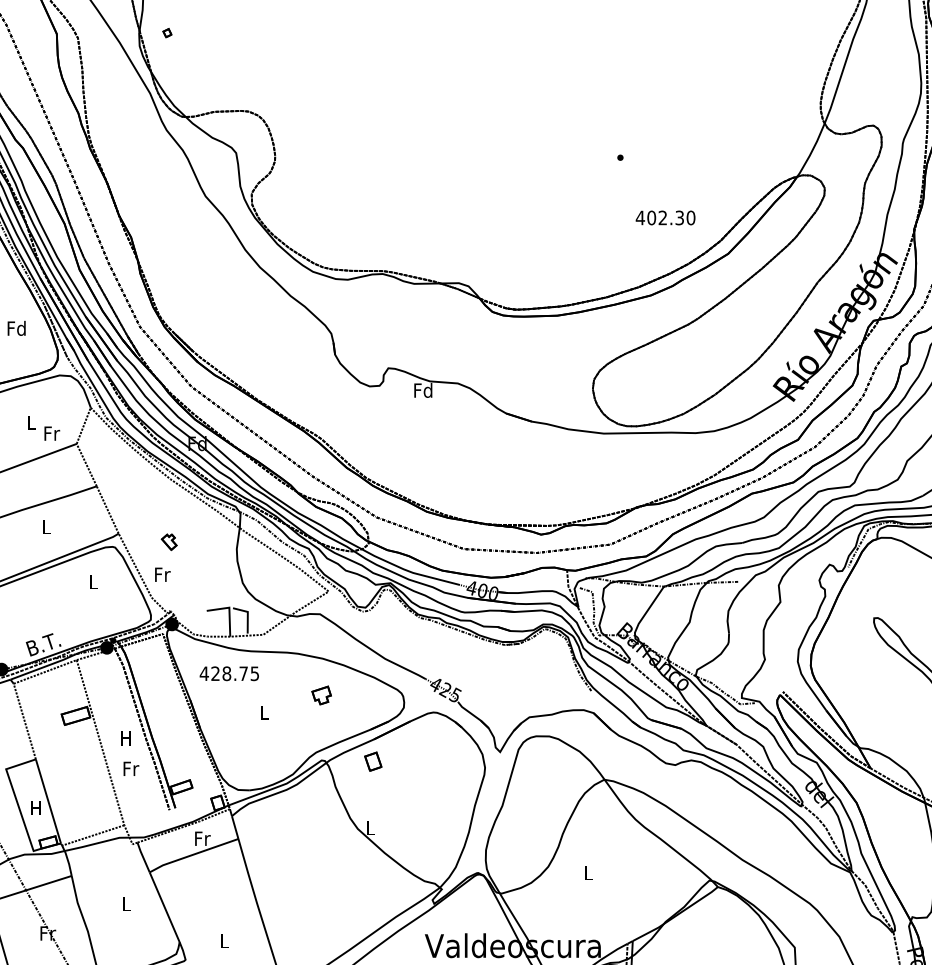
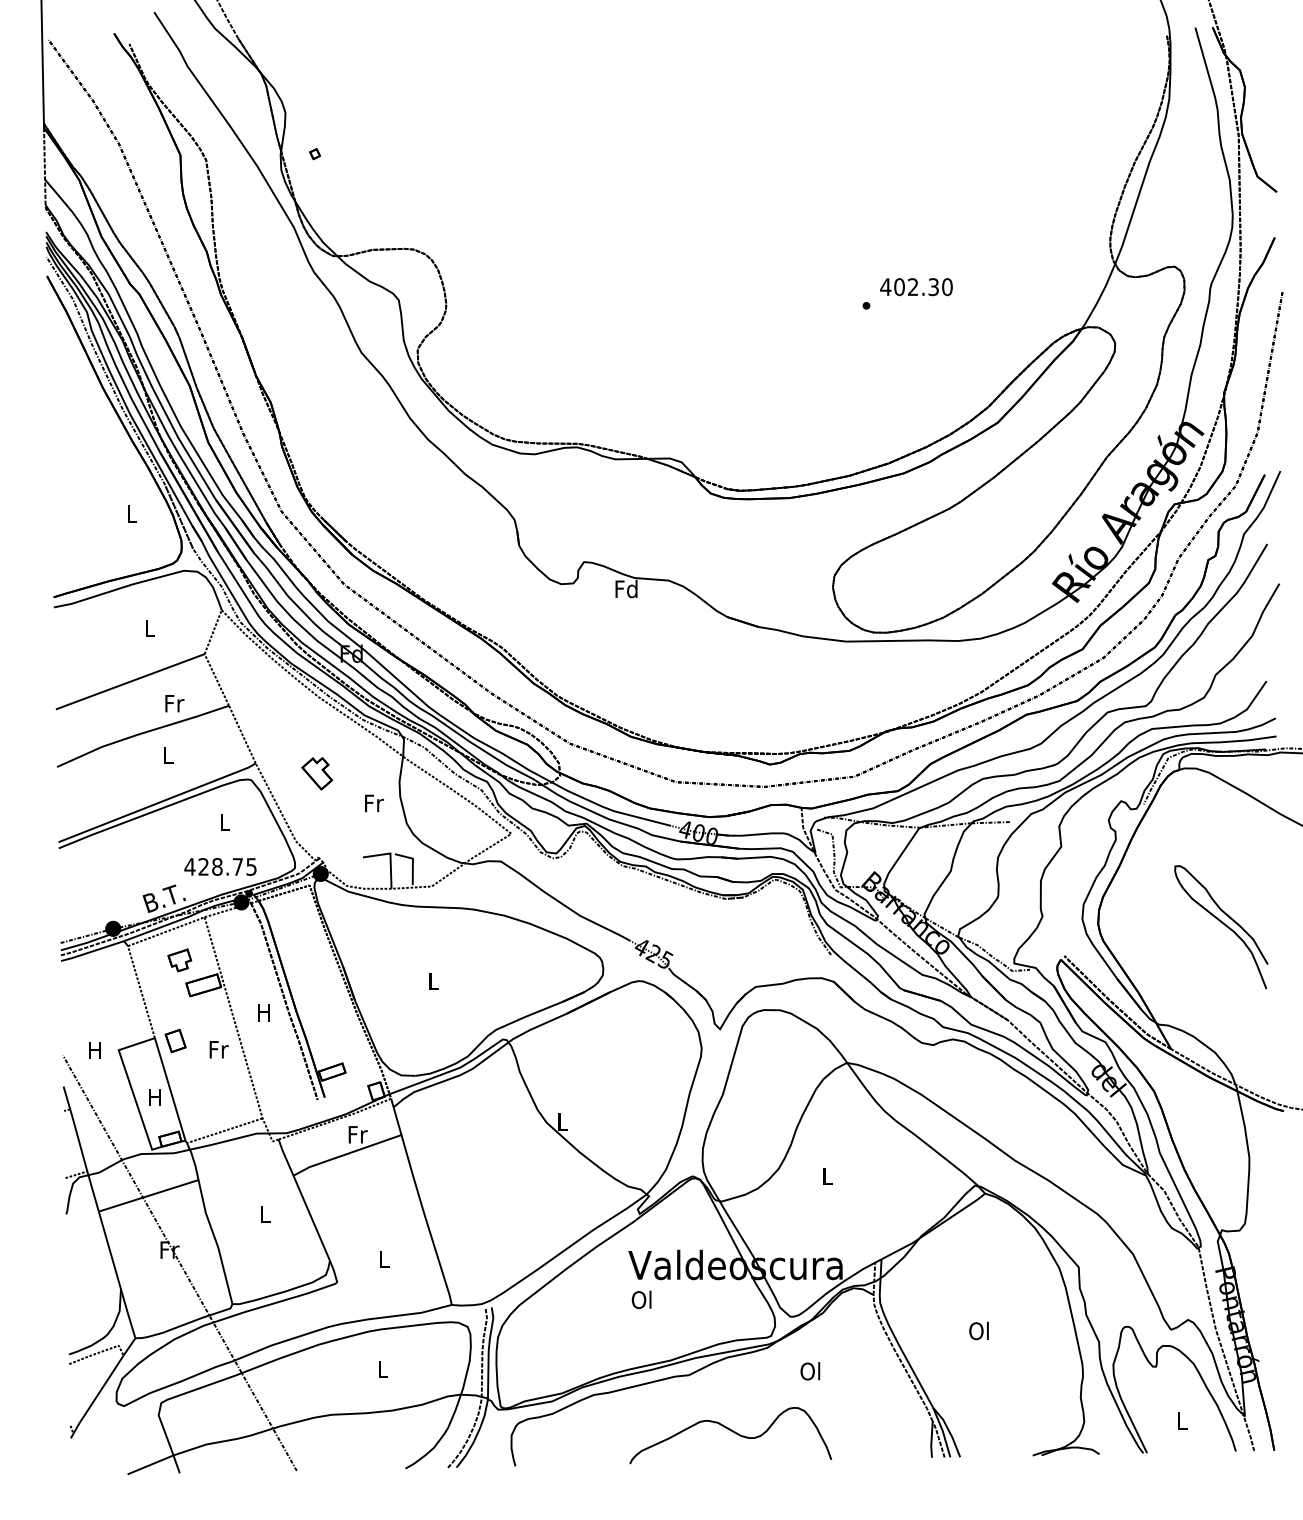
text: (665, 218) -> (916, 287), moved
text: (16, 328) -> (131, 513), Fd -> L
text: (51, 433) -> (174, 703), moved
part: (169, 541) -> (317, 773), size x1.67
text: (162, 574) -> (374, 803), moved
text: (229, 673) -> (220, 866), moved
part: (321, 695) -> (179, 960), moved
part: (373, 761) -> (175, 1040), moved
text: (130, 768) -> (218, 1049), moved

